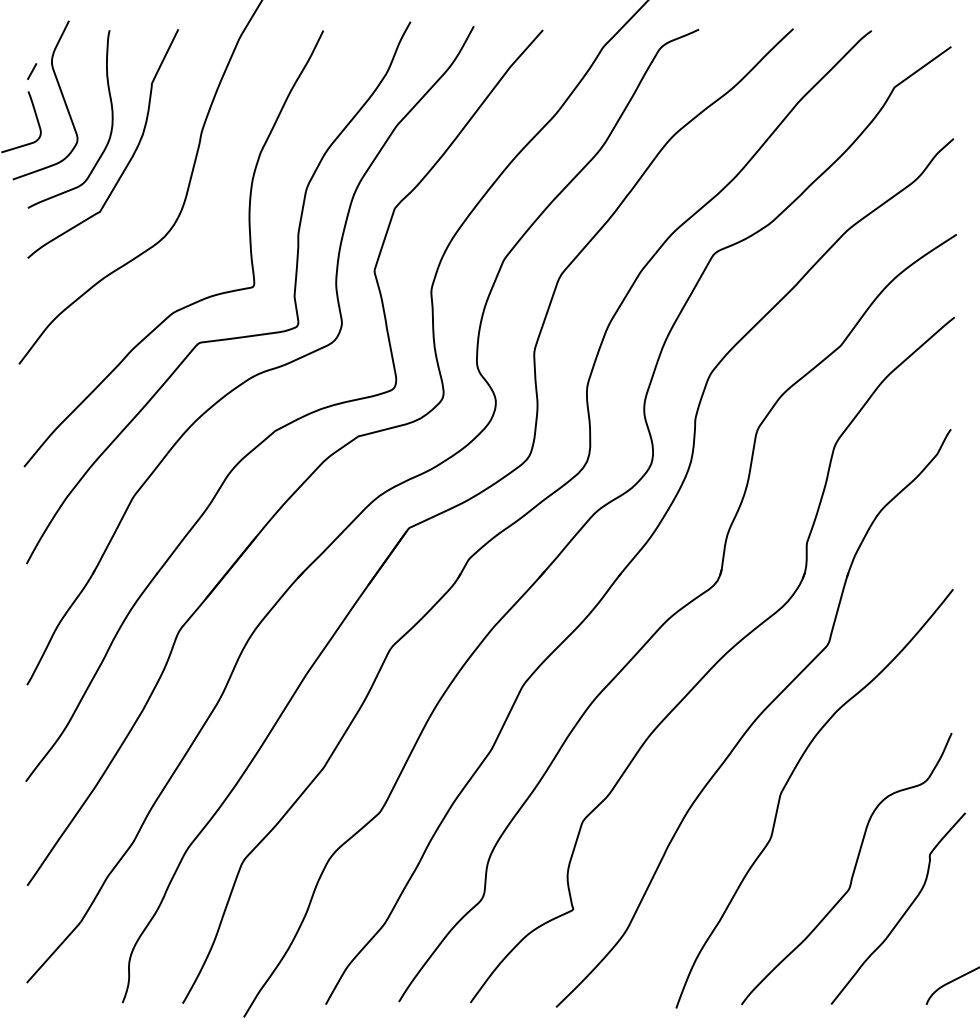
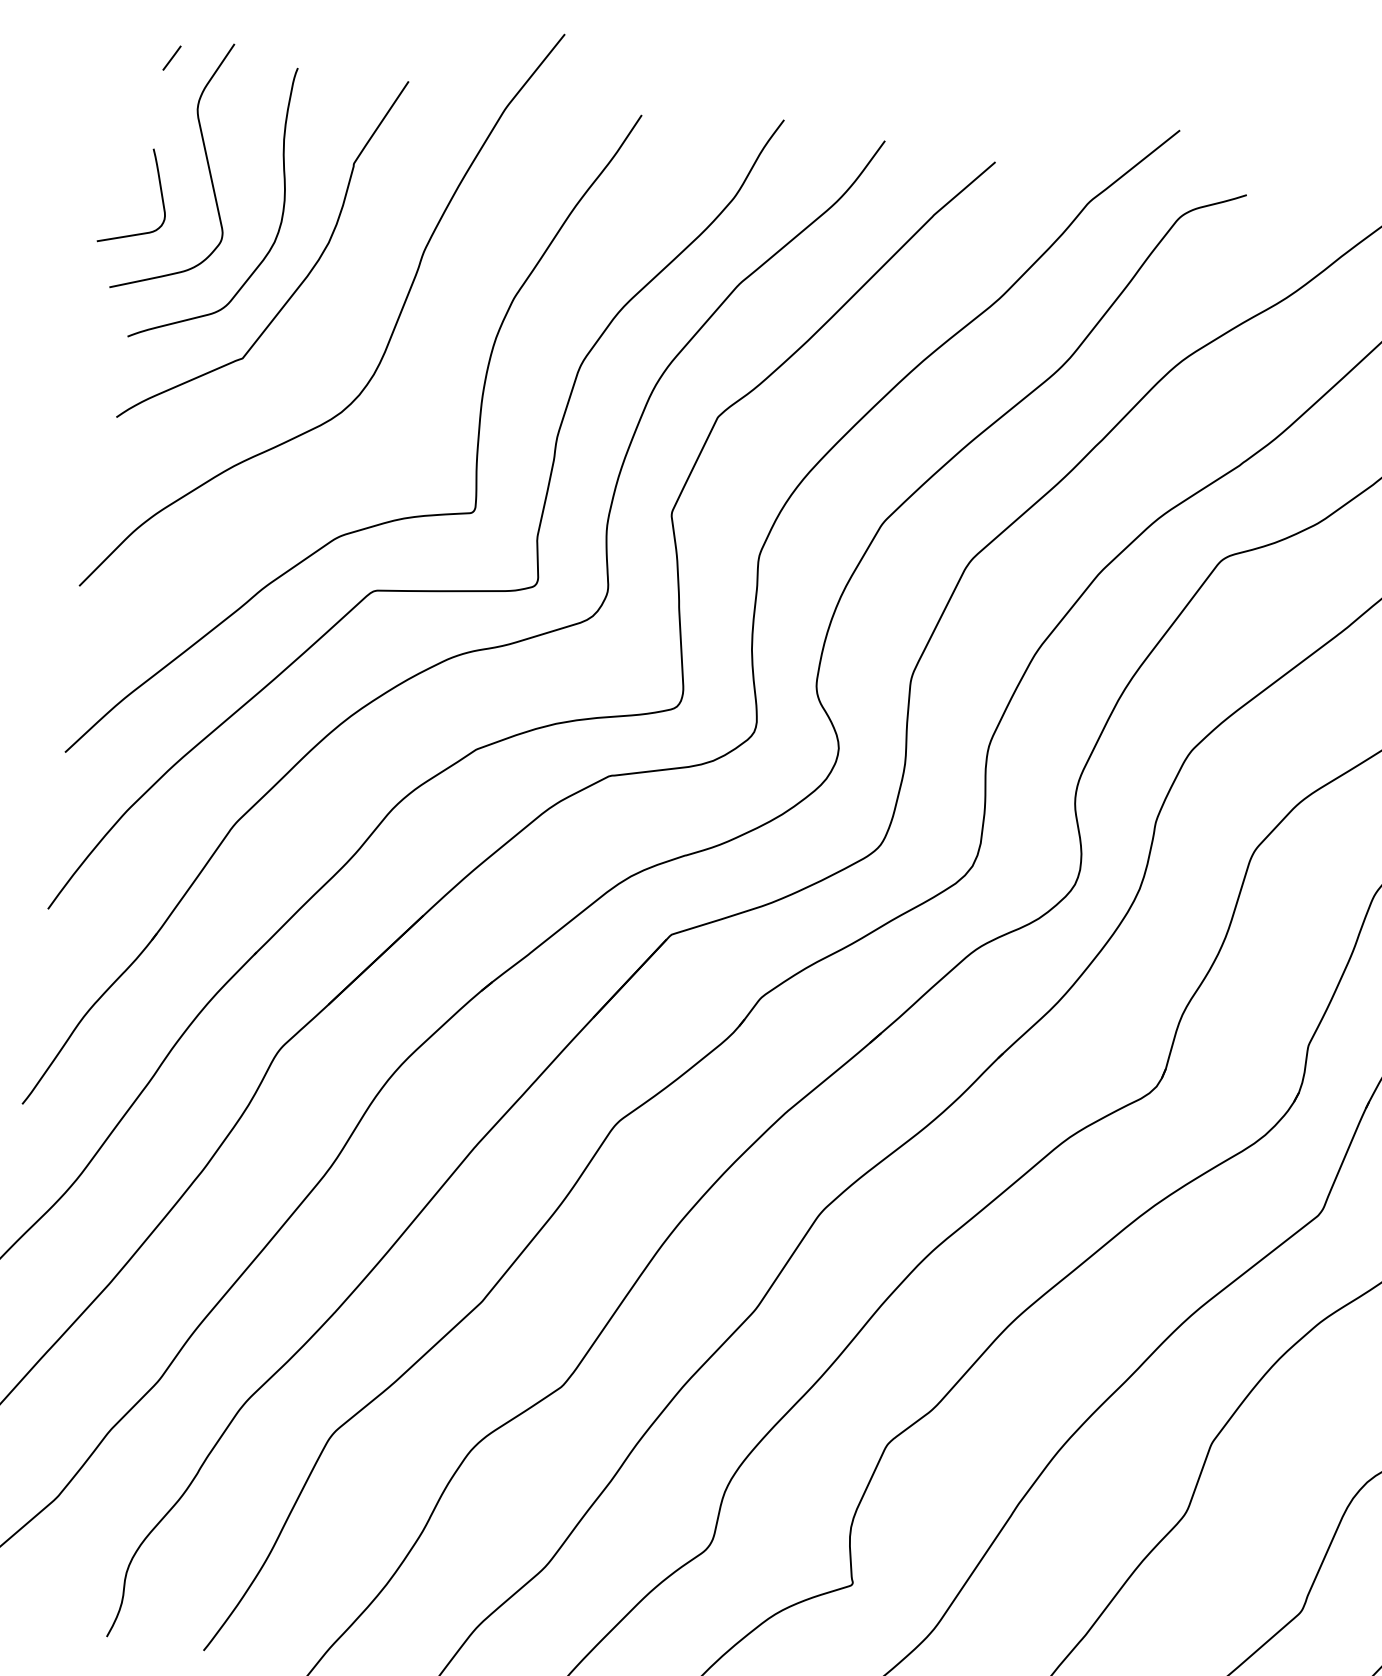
line: (32, 71) -> (172, 58), moved

